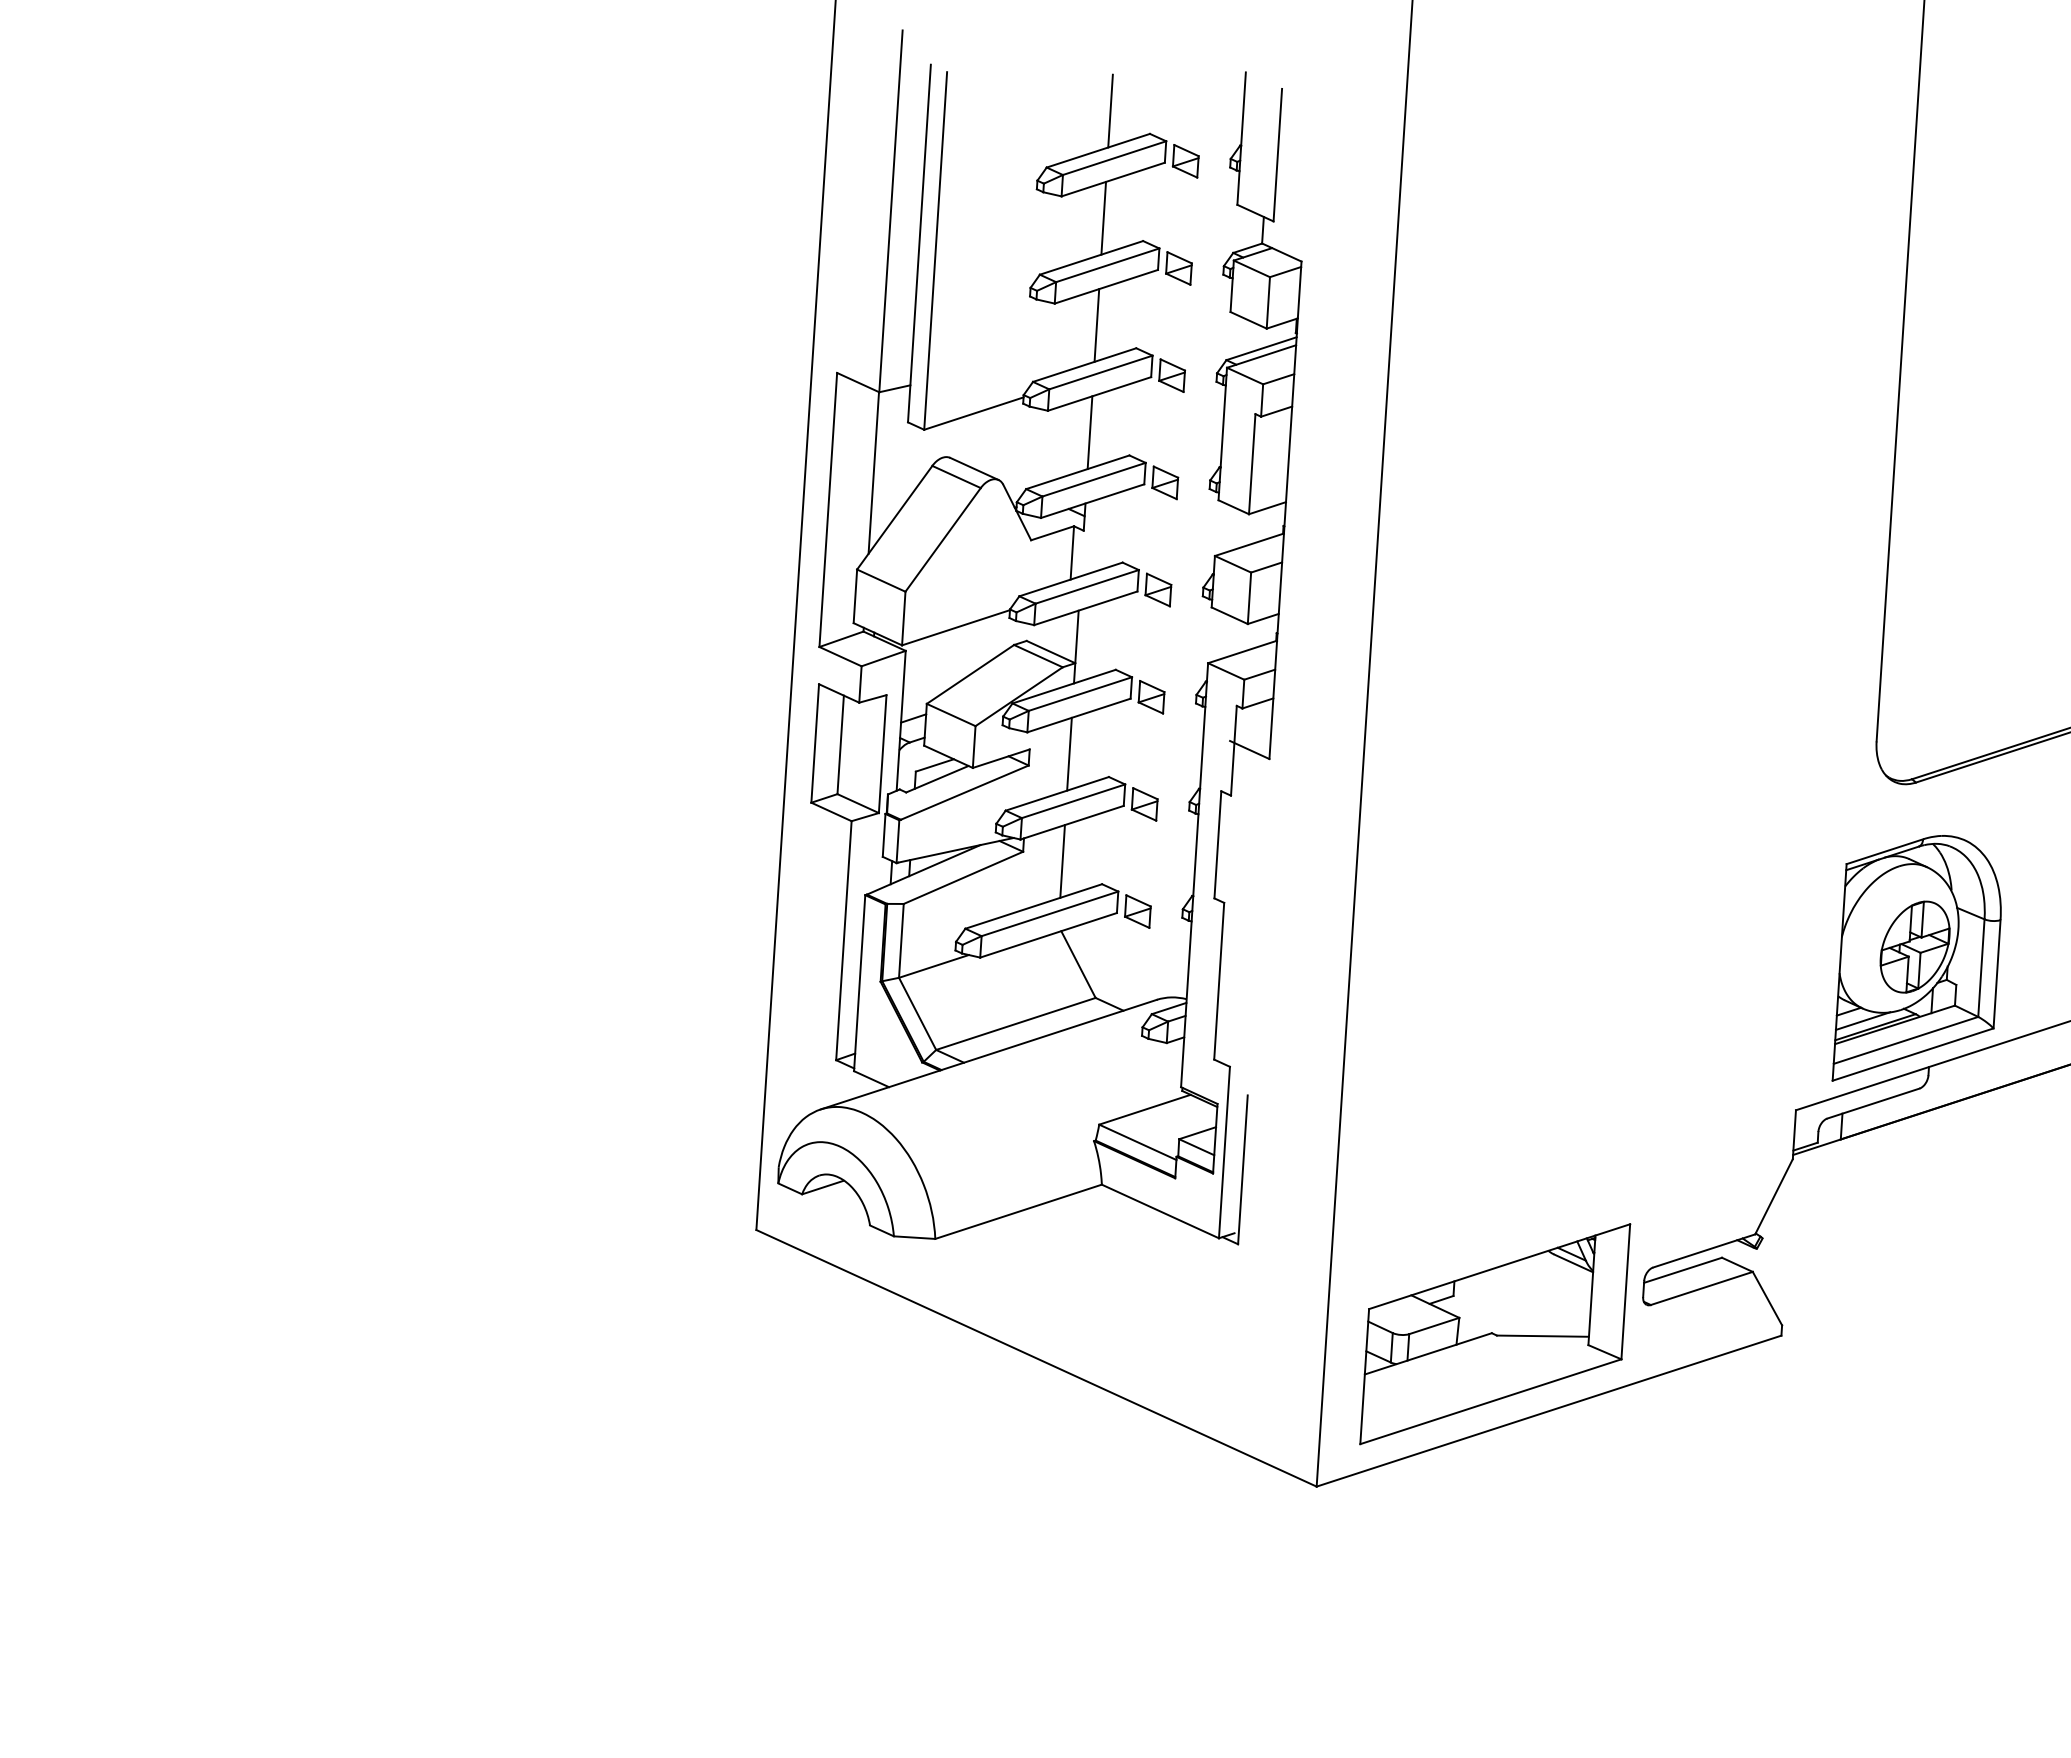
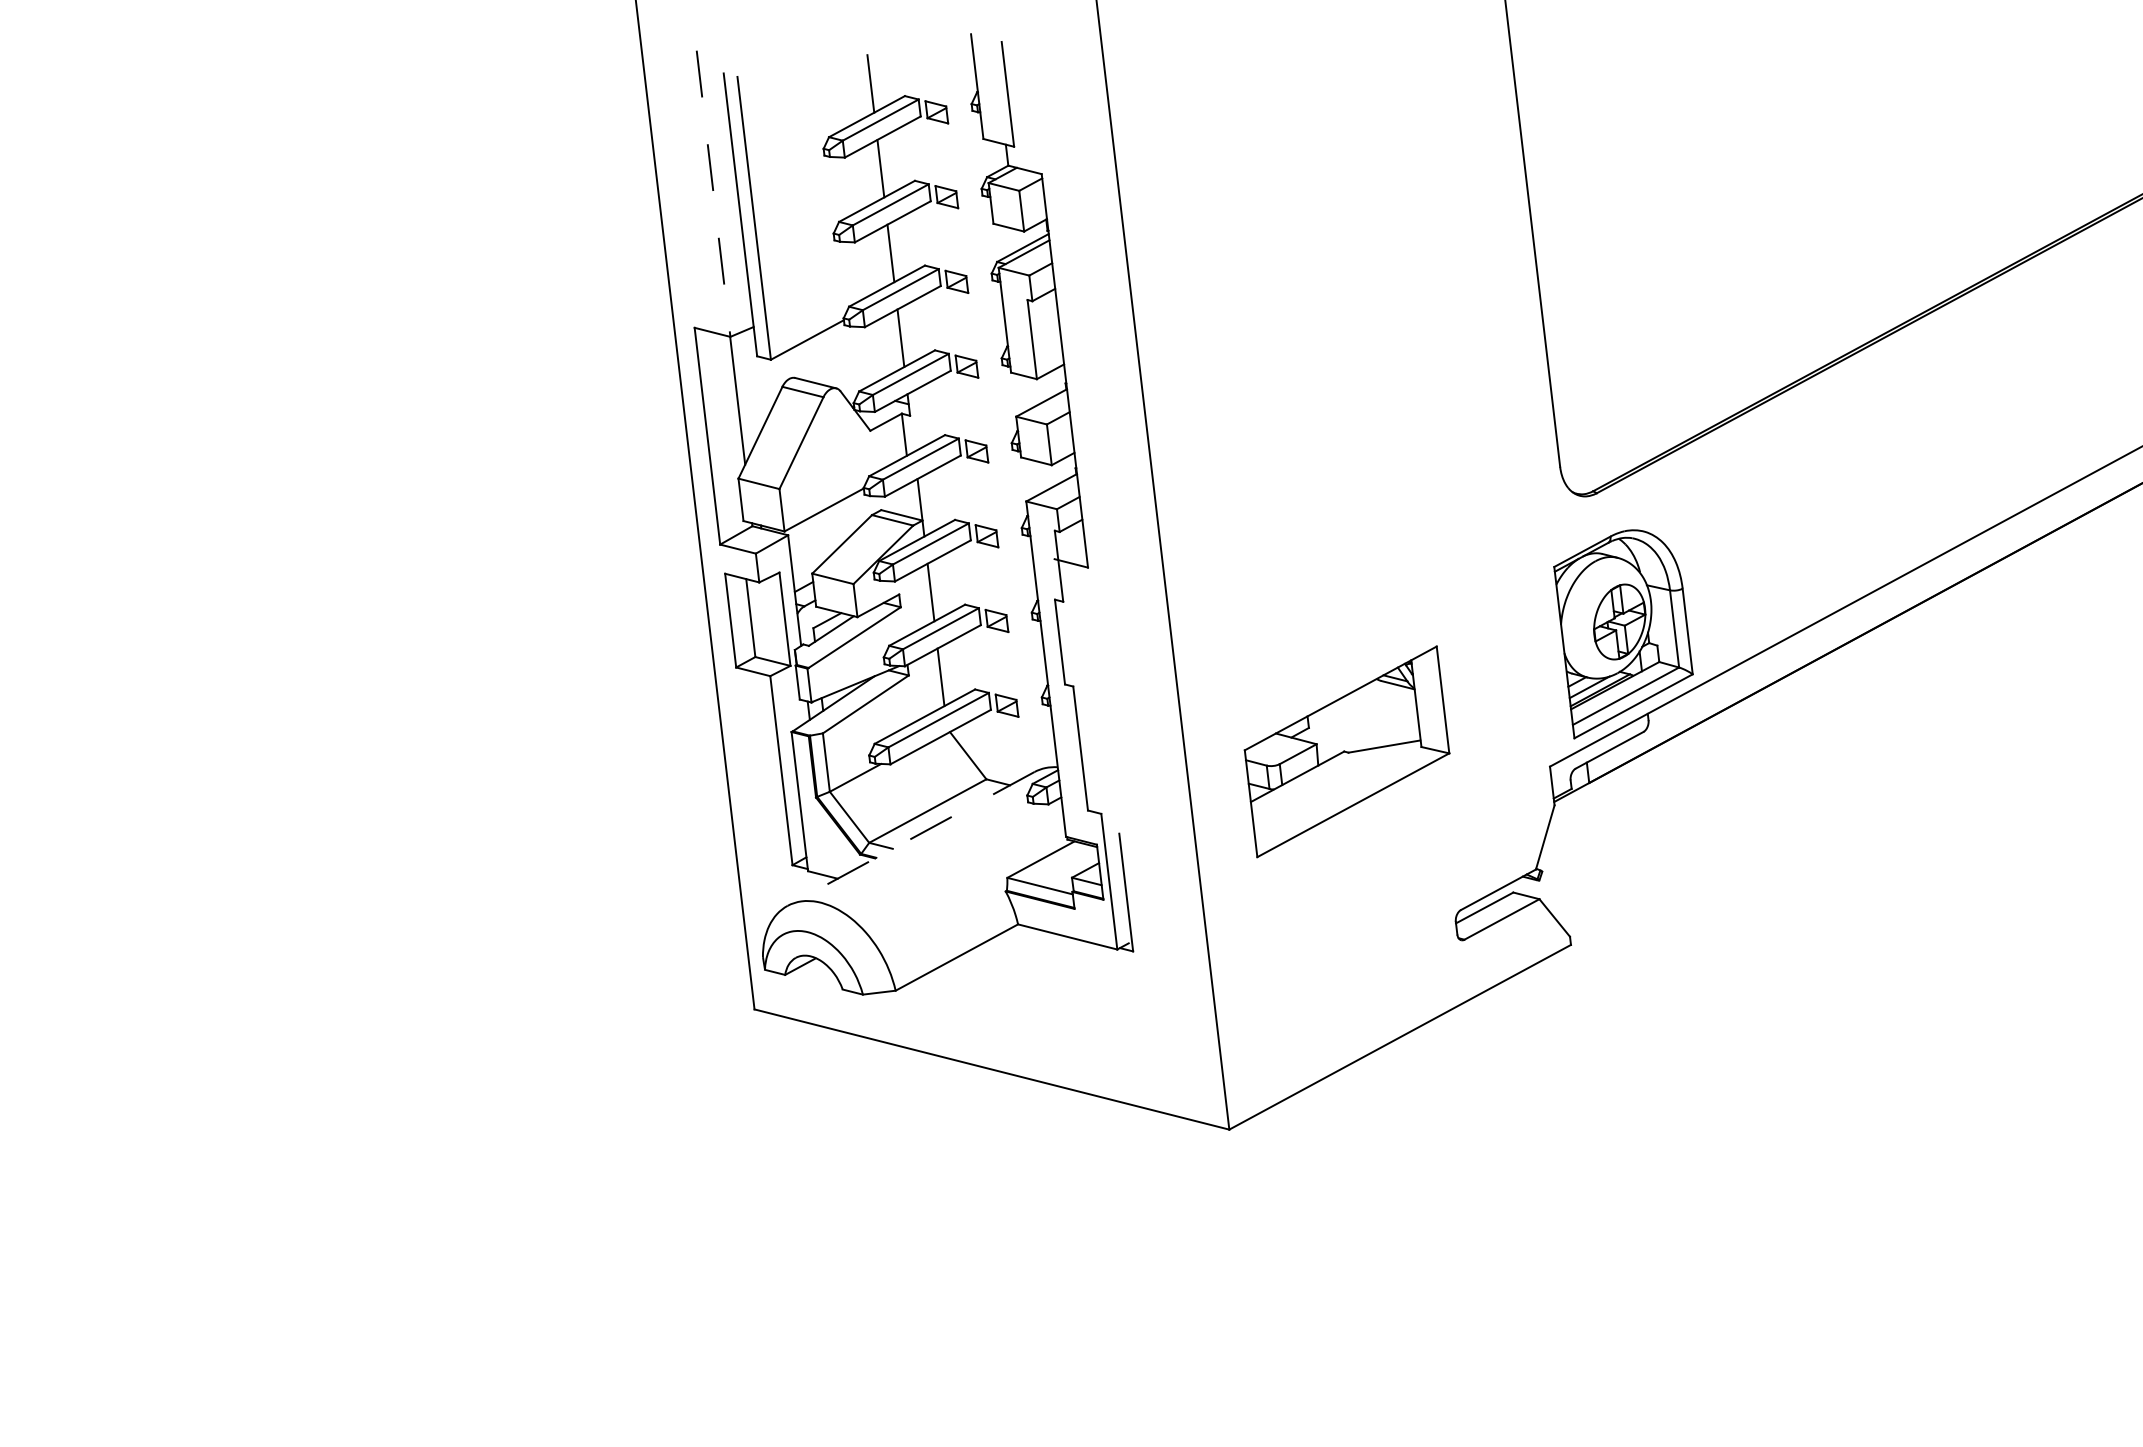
line: (890, 212) -> (713, 194), solid -> dashed
line: (988, 1055) -> (910, 839), solid -> dashed
part: (1494, 1333) -> (1346, 751), moved

